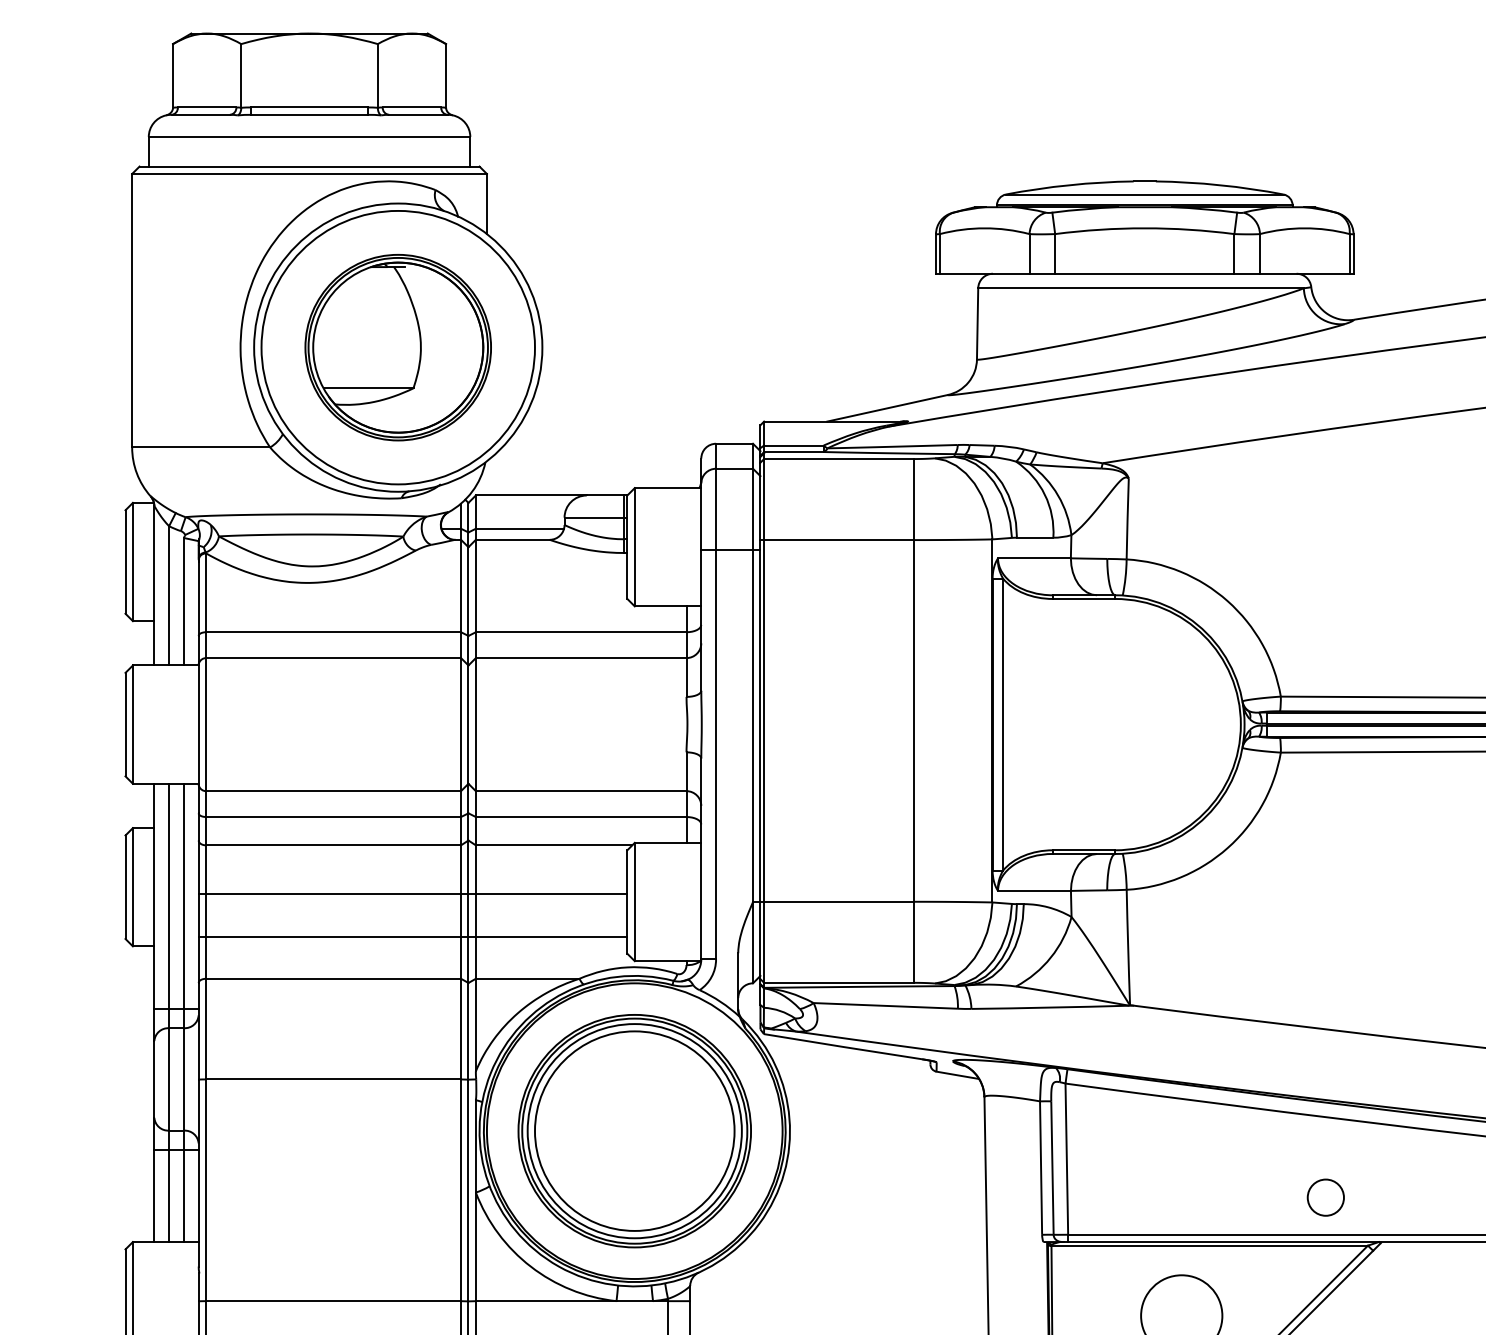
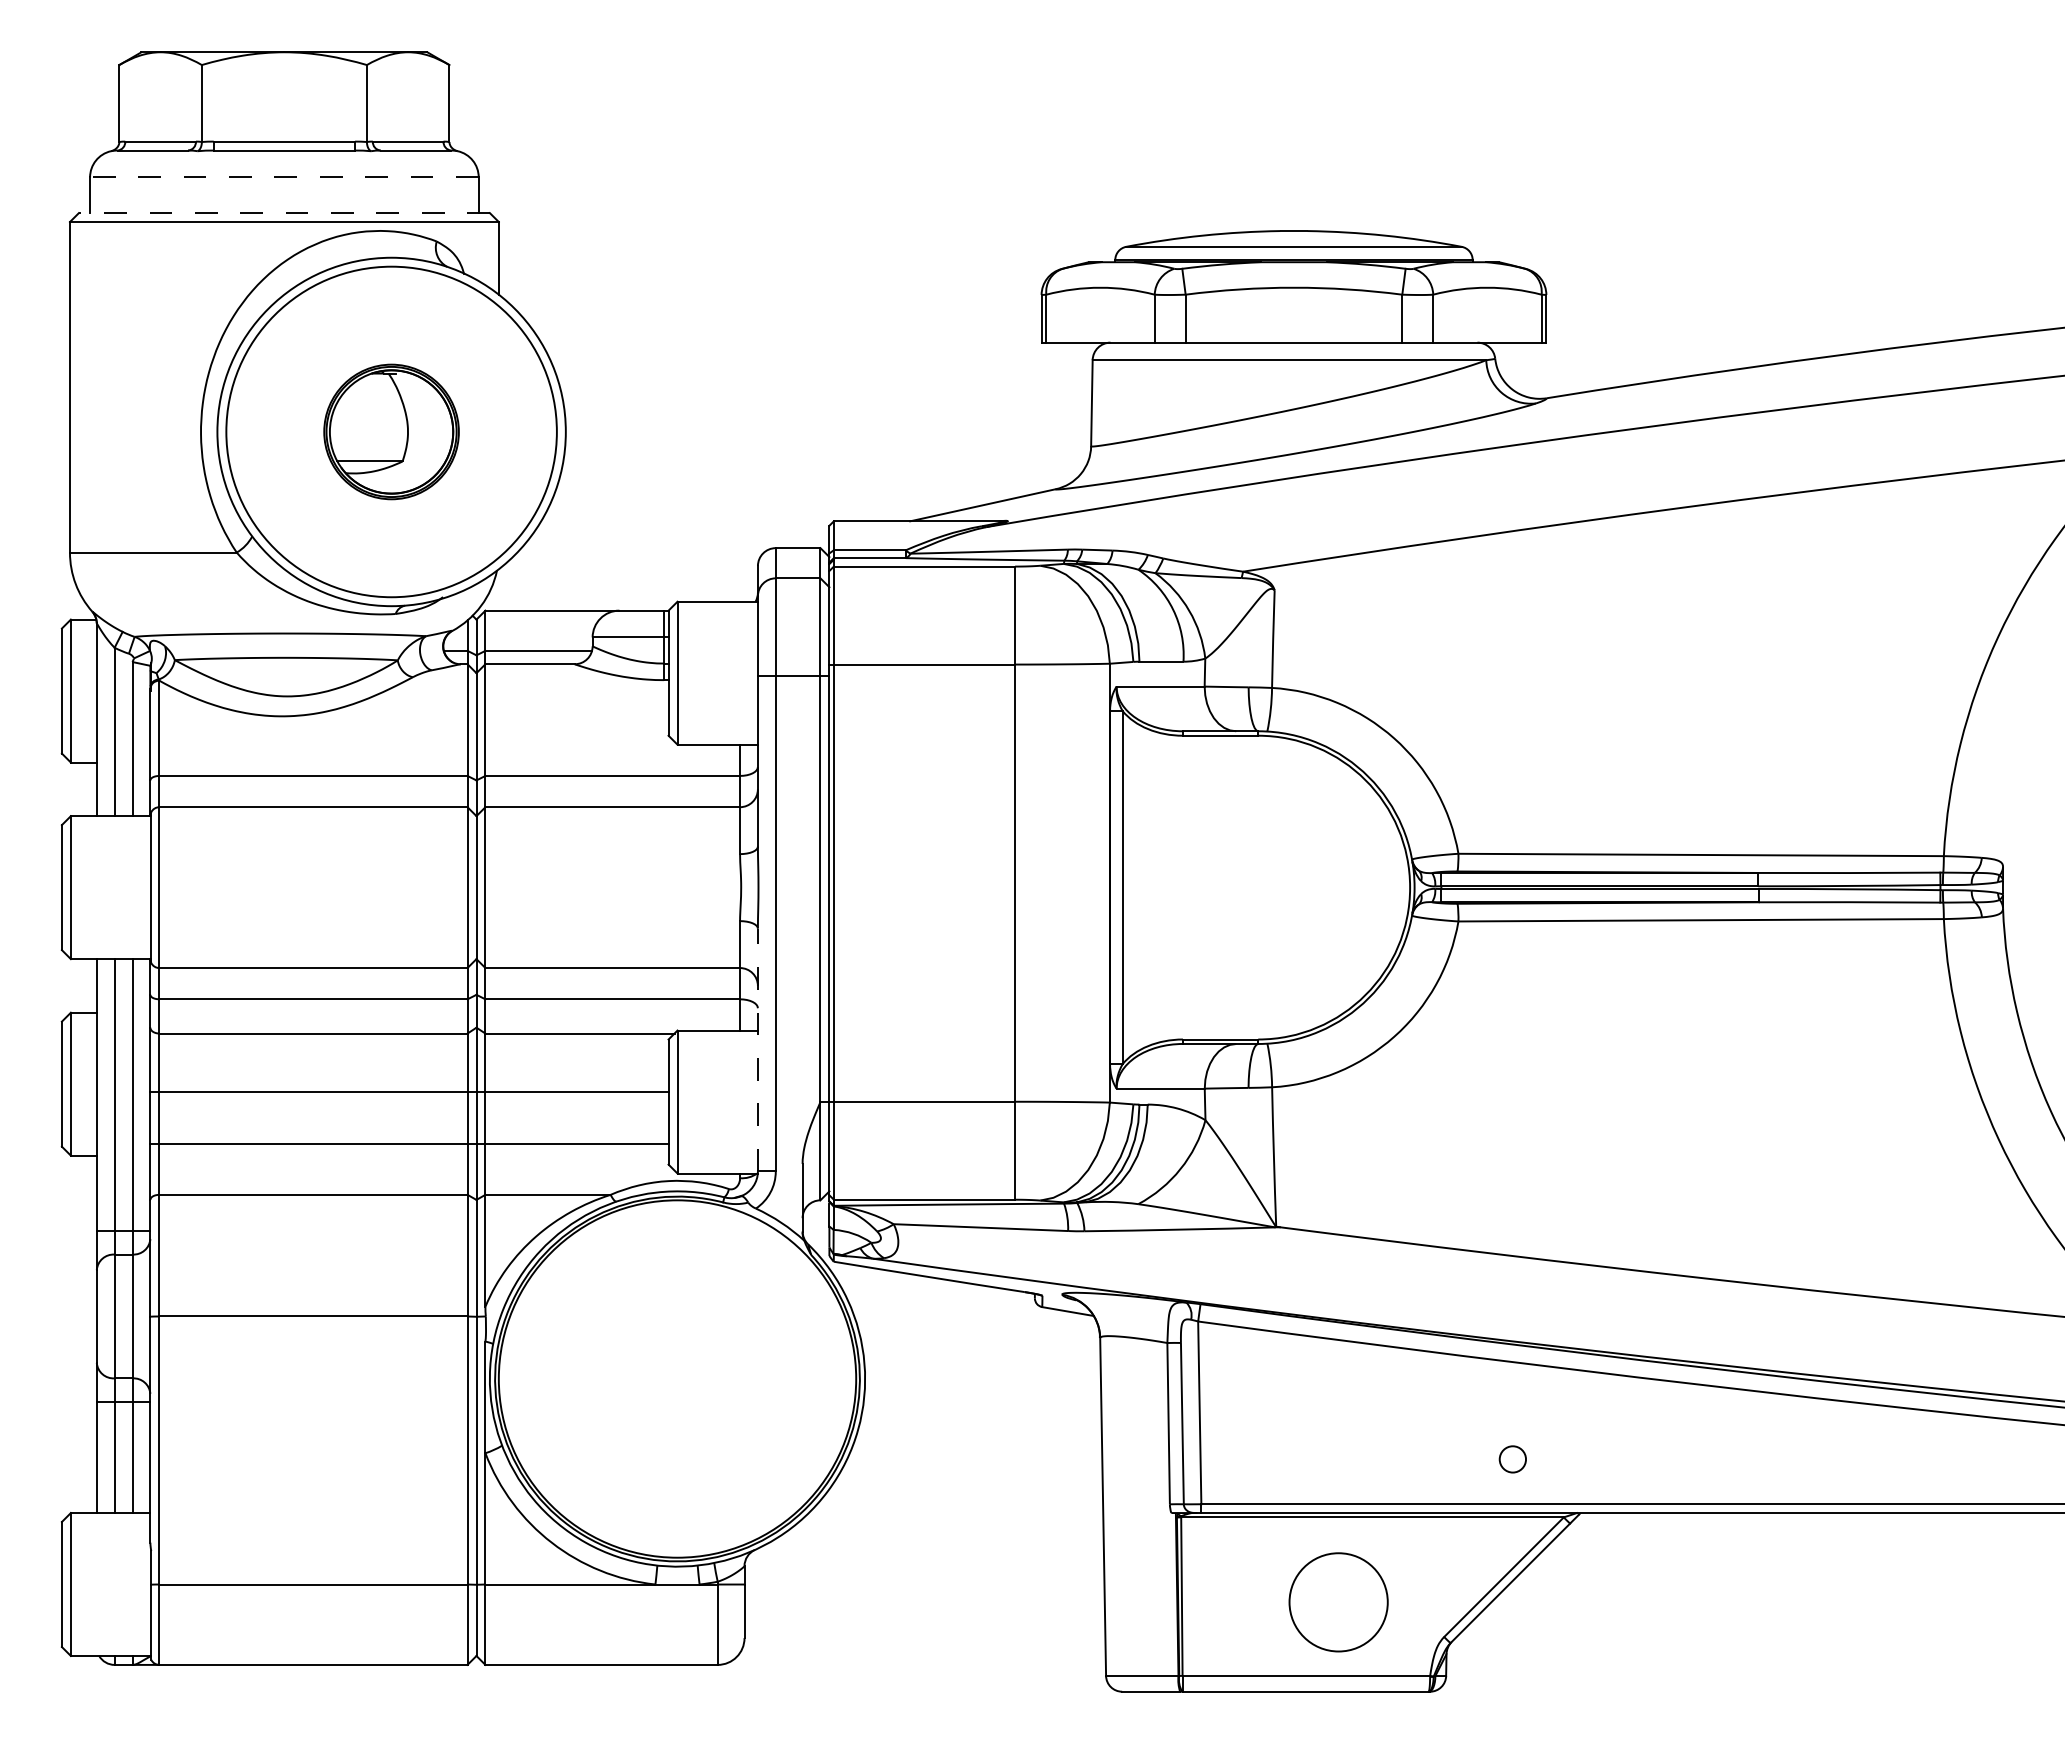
line: (308, 137) -> (283, 177), solid -> dashed
line: (308, 166) -> (283, 213), solid -> dashed
part: (398, 347) -> (391, 431), size x0.6
line: (700, 858) -> (757, 1049), solid -> dashed
part: (634, 1130) -> (677, 1378), removed
circle: (1325, 1197) -> (1512, 1459), size x0.6

